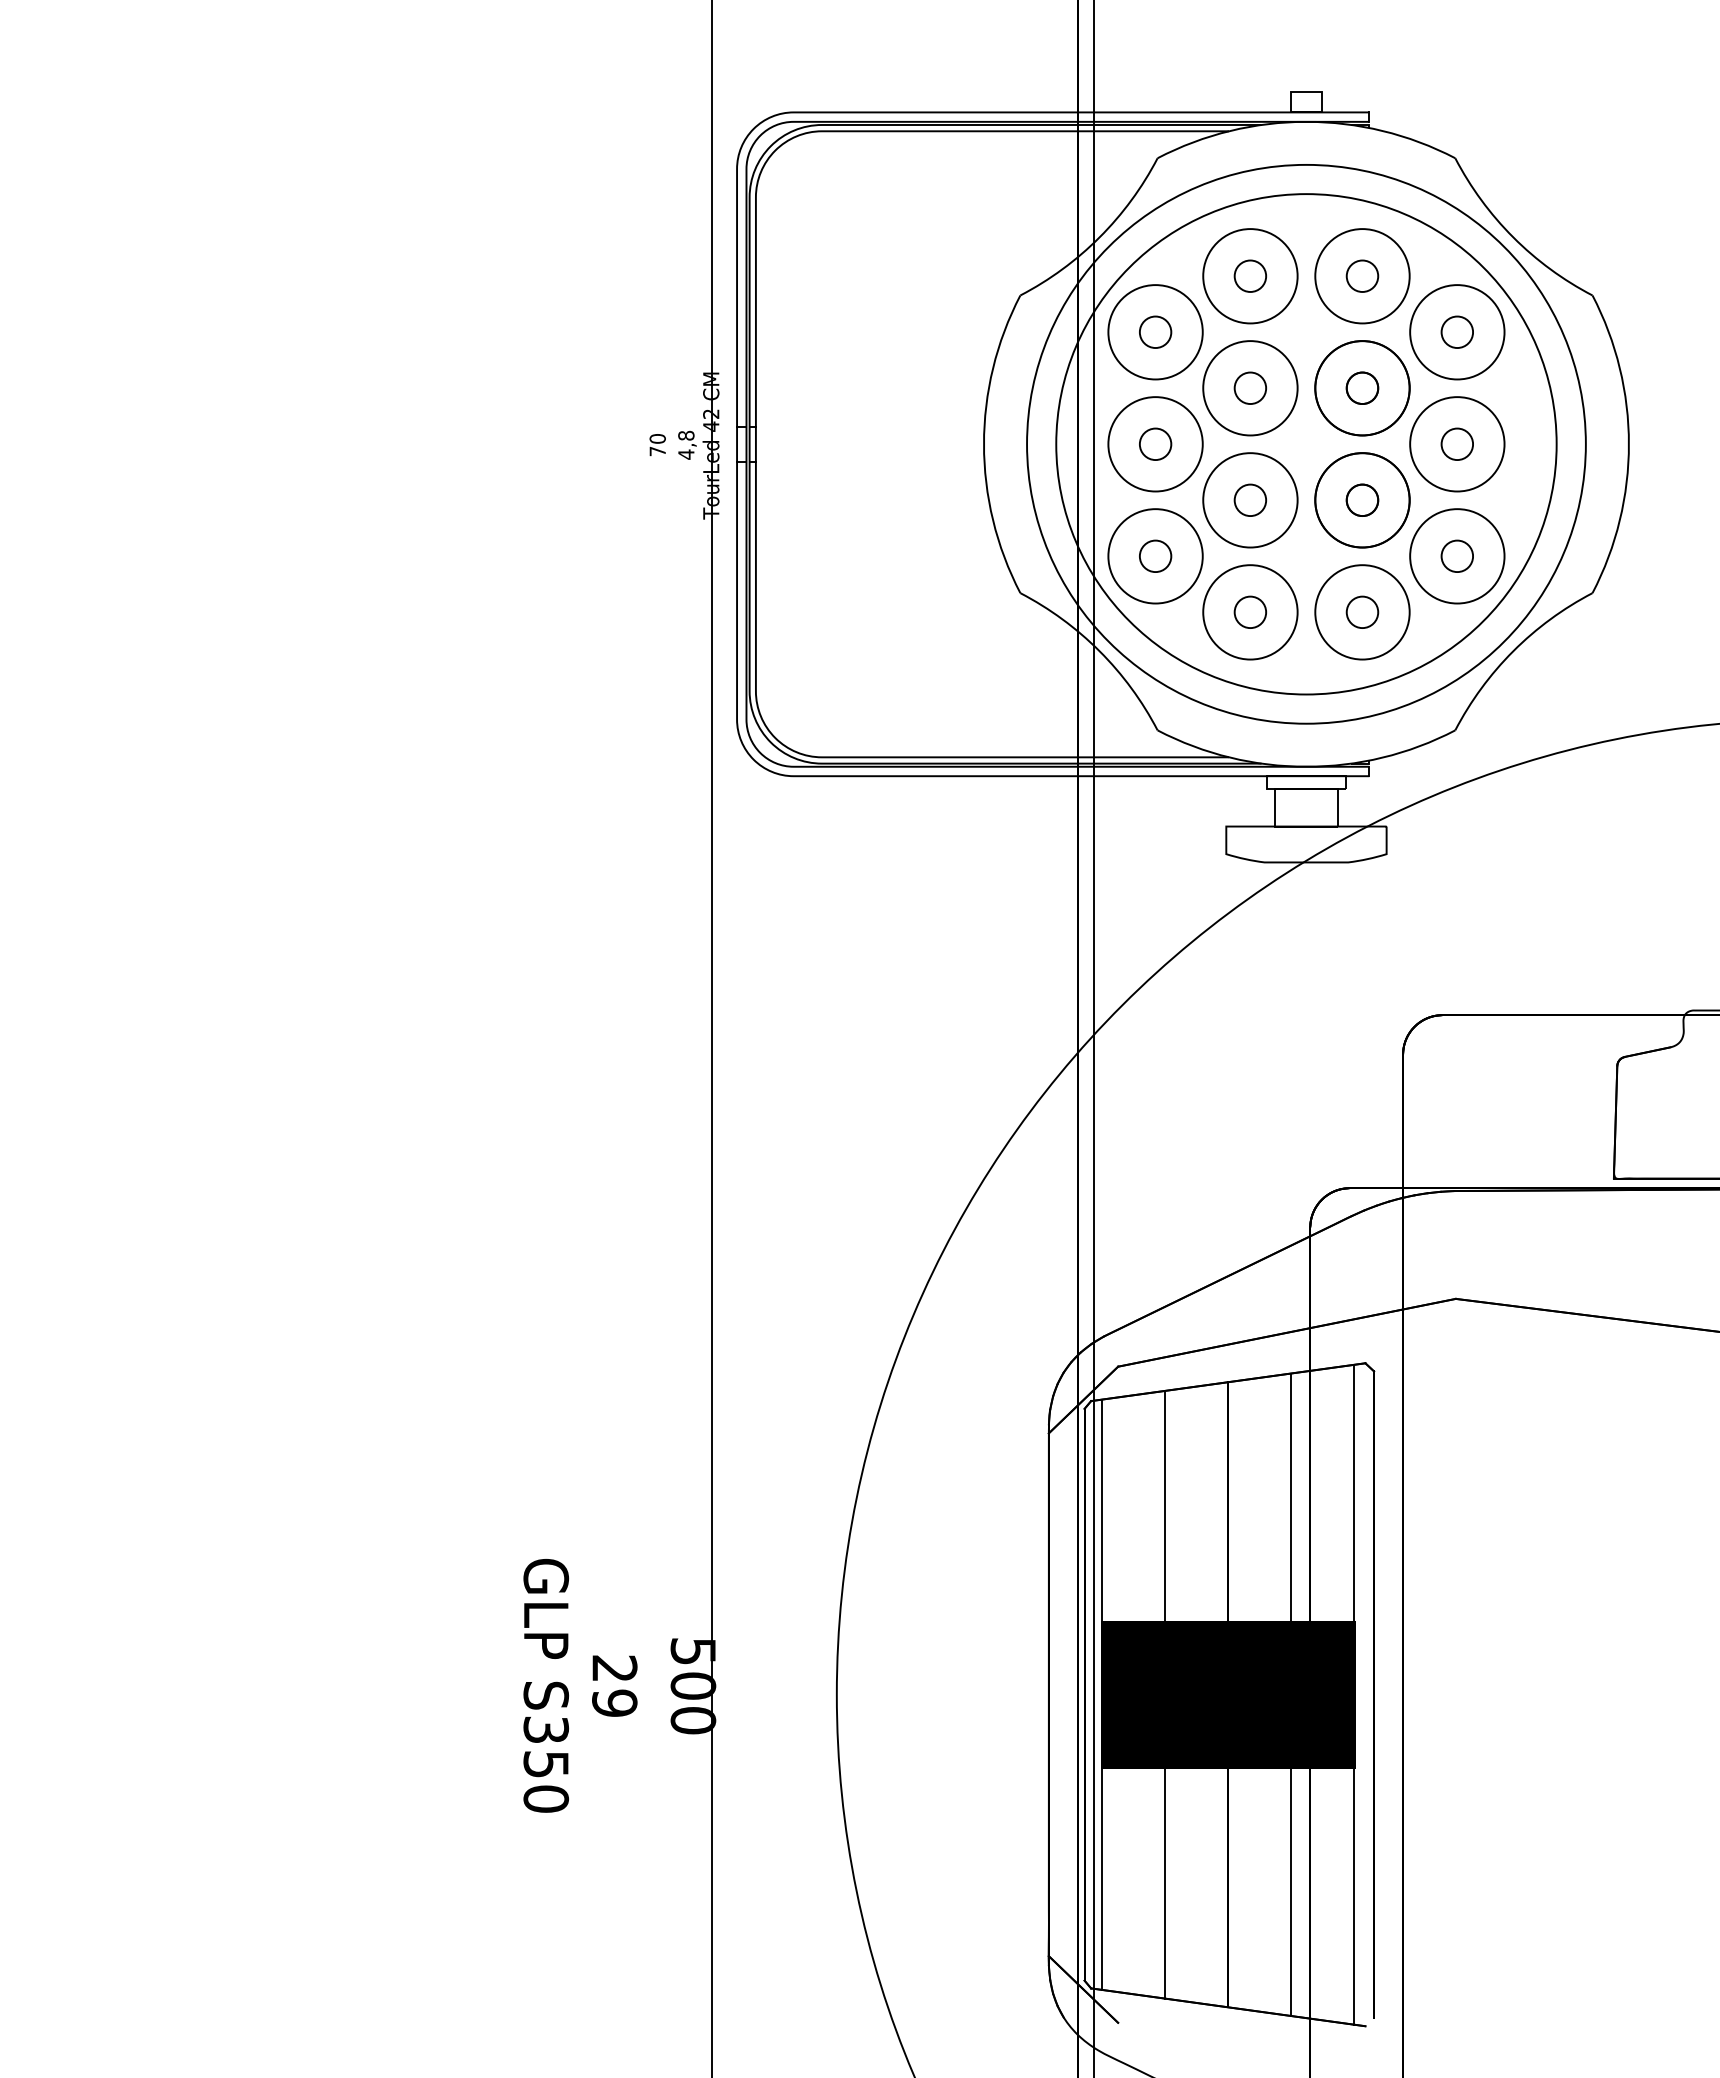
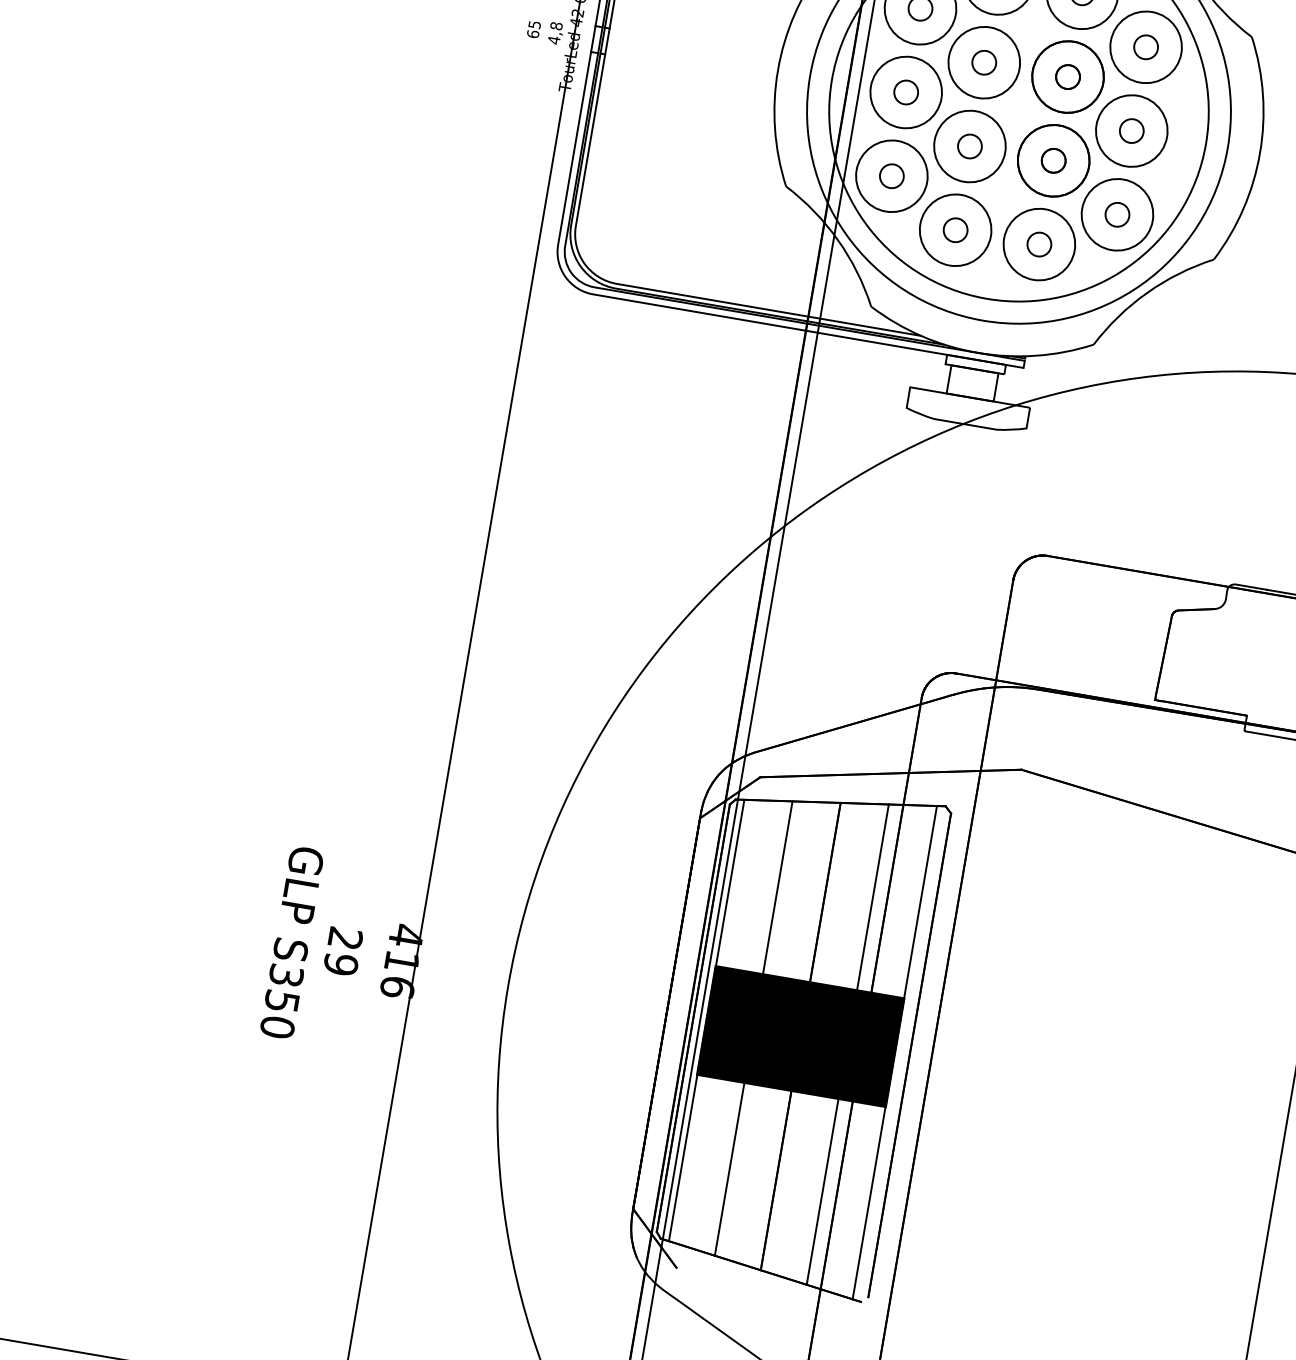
text: (657, 445) -> (533, 29), 70 -> 65
text: (693, 1685) -> (402, 961), 500 -> 416

